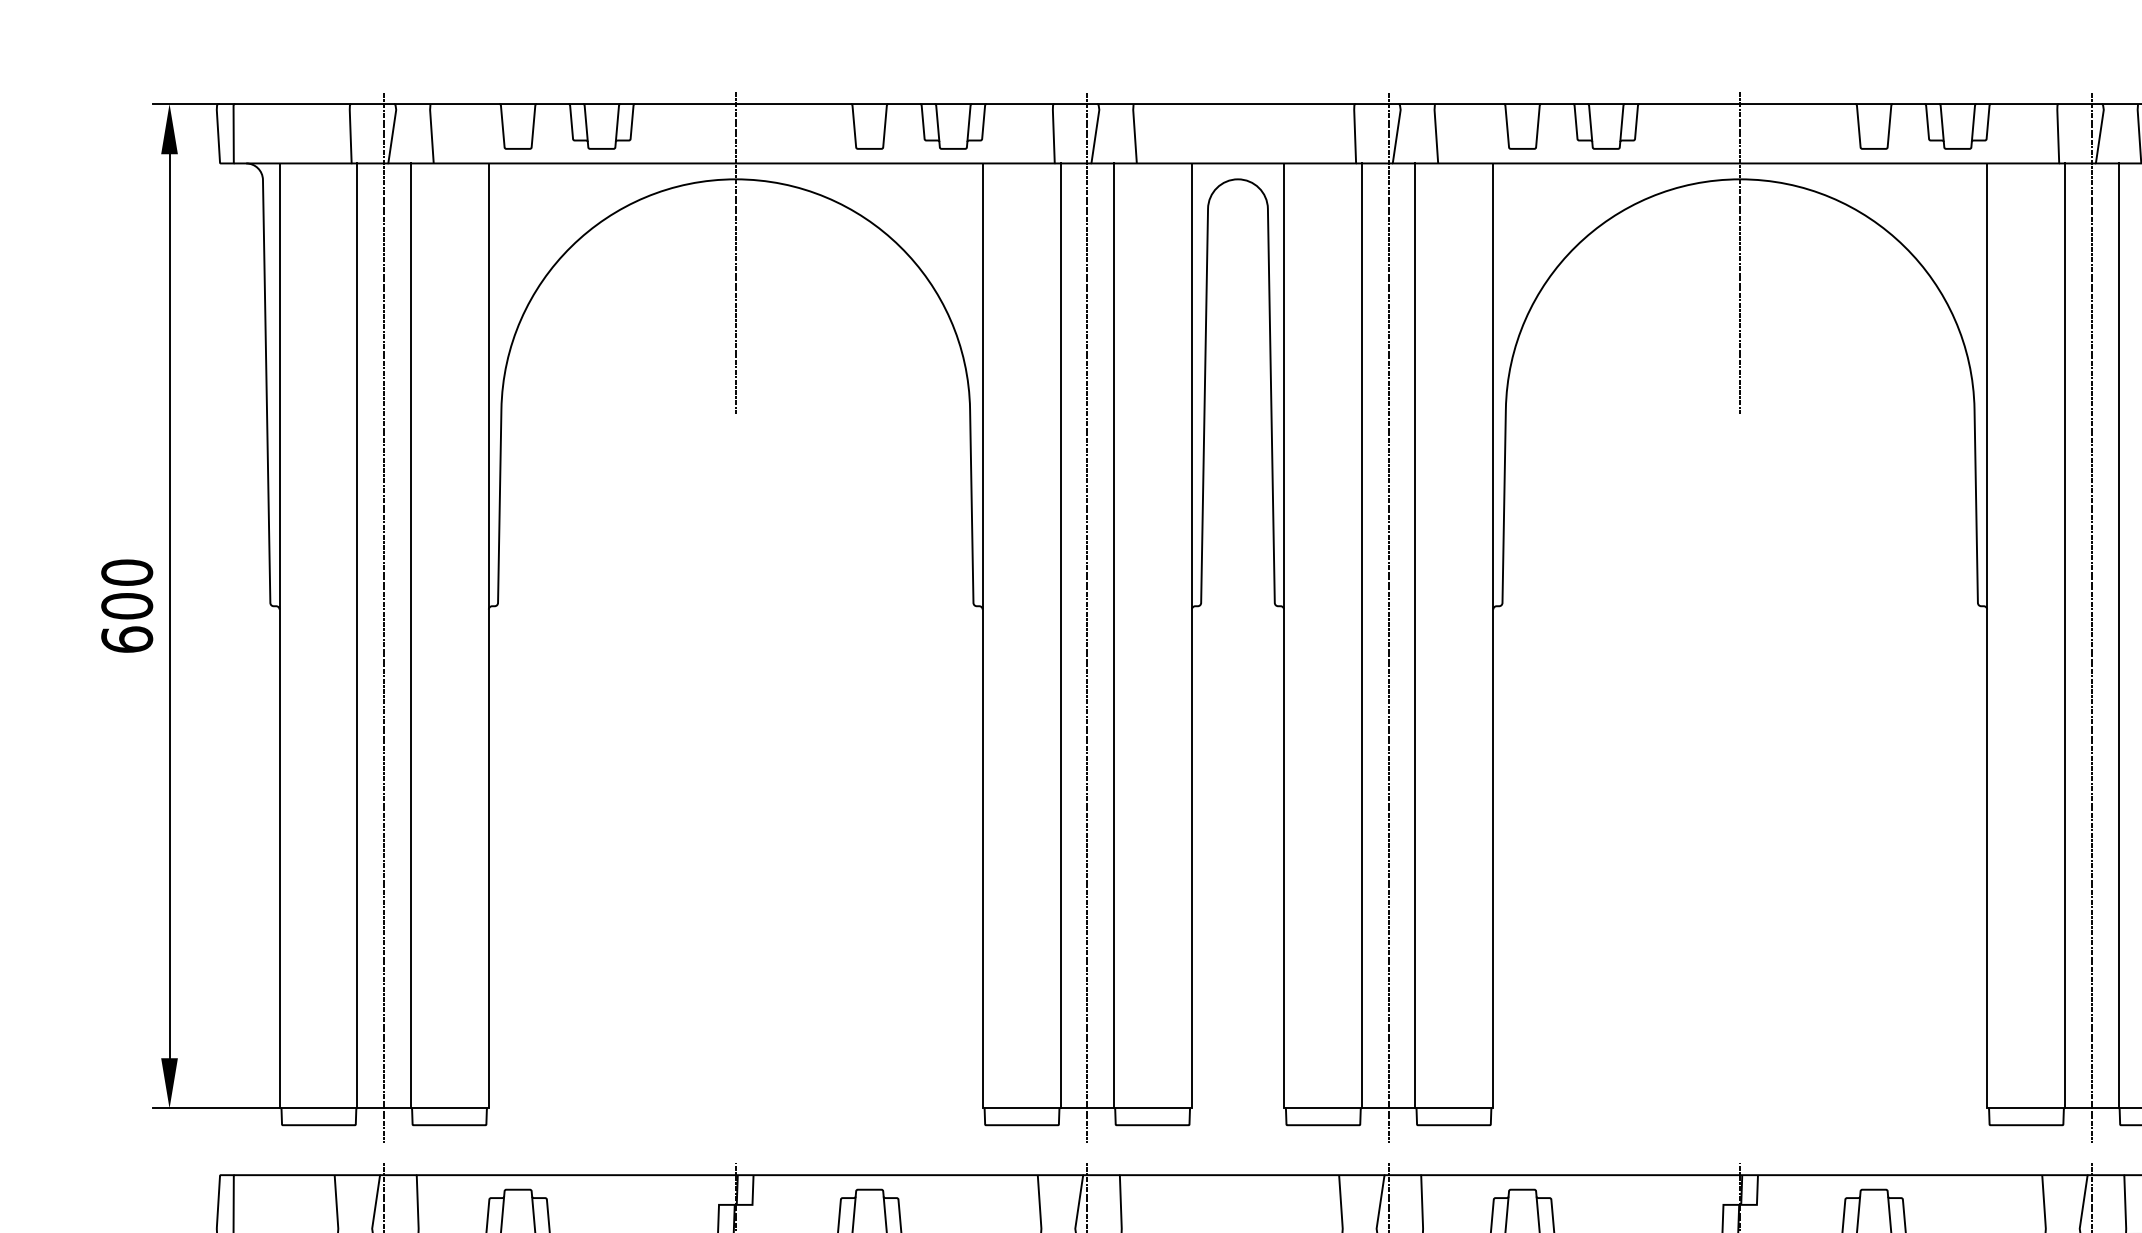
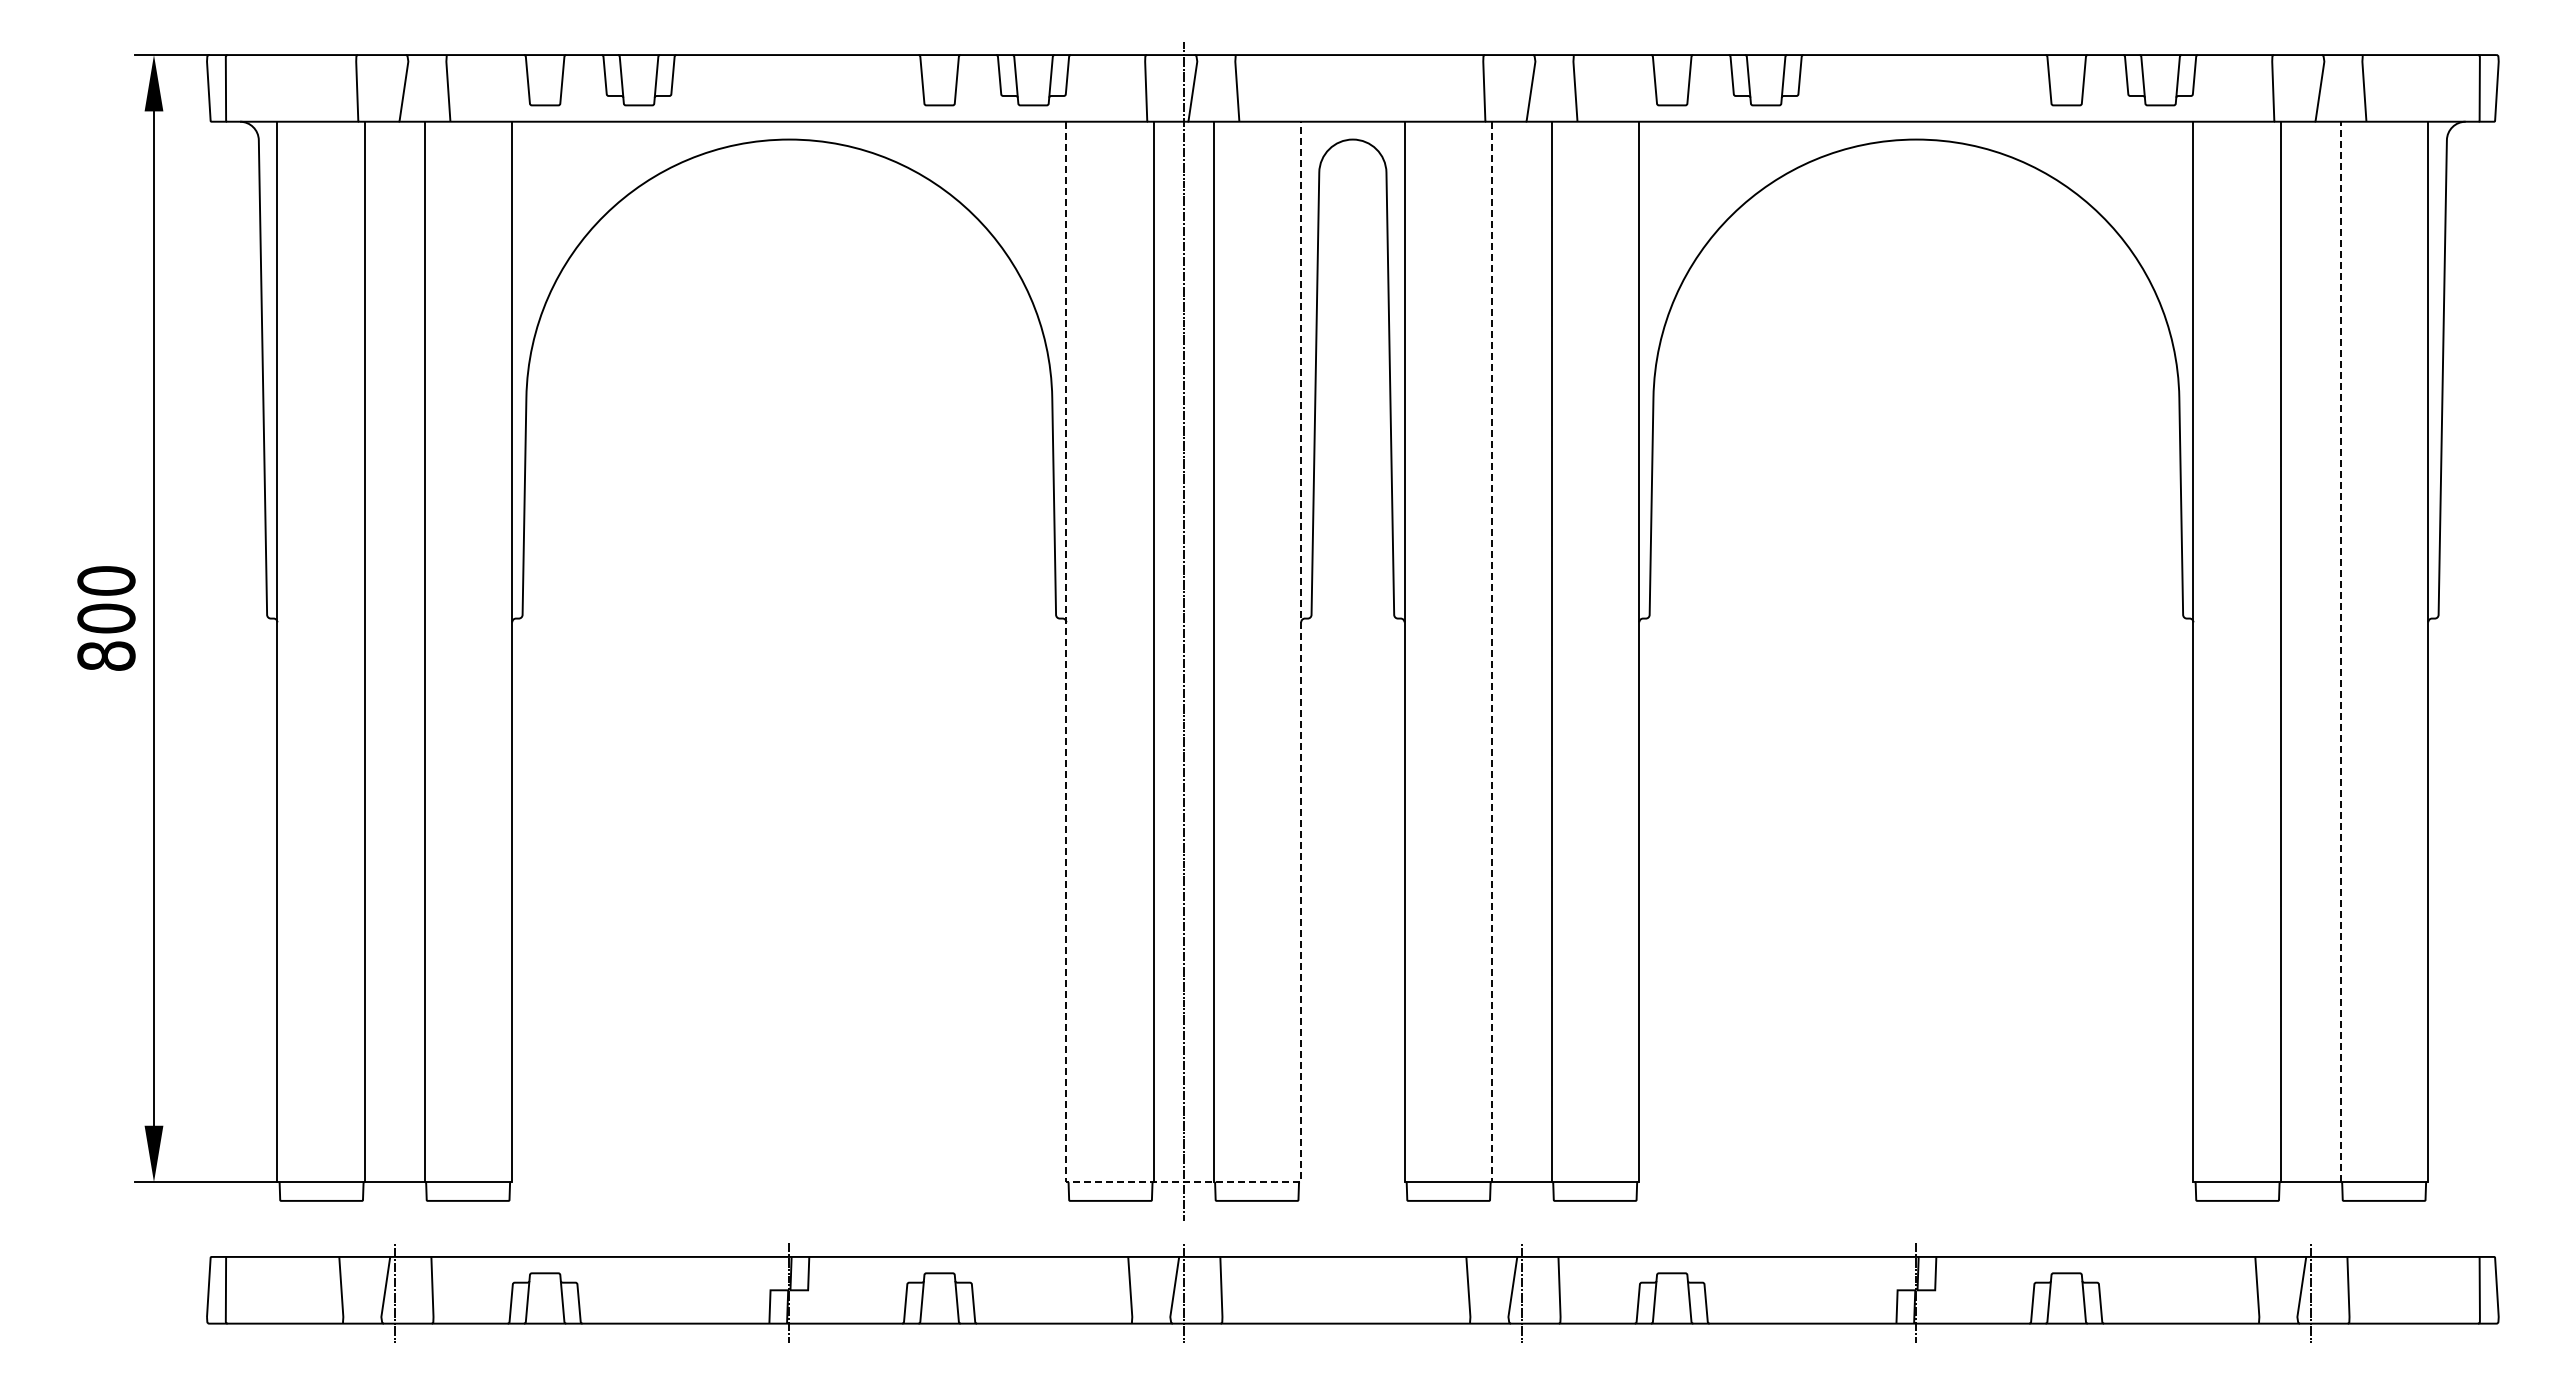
line: (735, 252) -> (789, 221), removed
line: (1740, 252) -> (1916, 221), removed
line: (383, 616) -> (394, 630), removed
line: (1388, 616) -> (1521, 630), removed
line: (2091, 616) -> (2310, 630), removed
line: (2118, 635) -> (2340, 651), solid -> dashed
line: (1361, 636) -> (1491, 652), solid -> dashed
text: (127, 639) -> (106, 655), 600 -> 800
line: (1087, 1108) -> (1184, 1182), solid -> dashed

